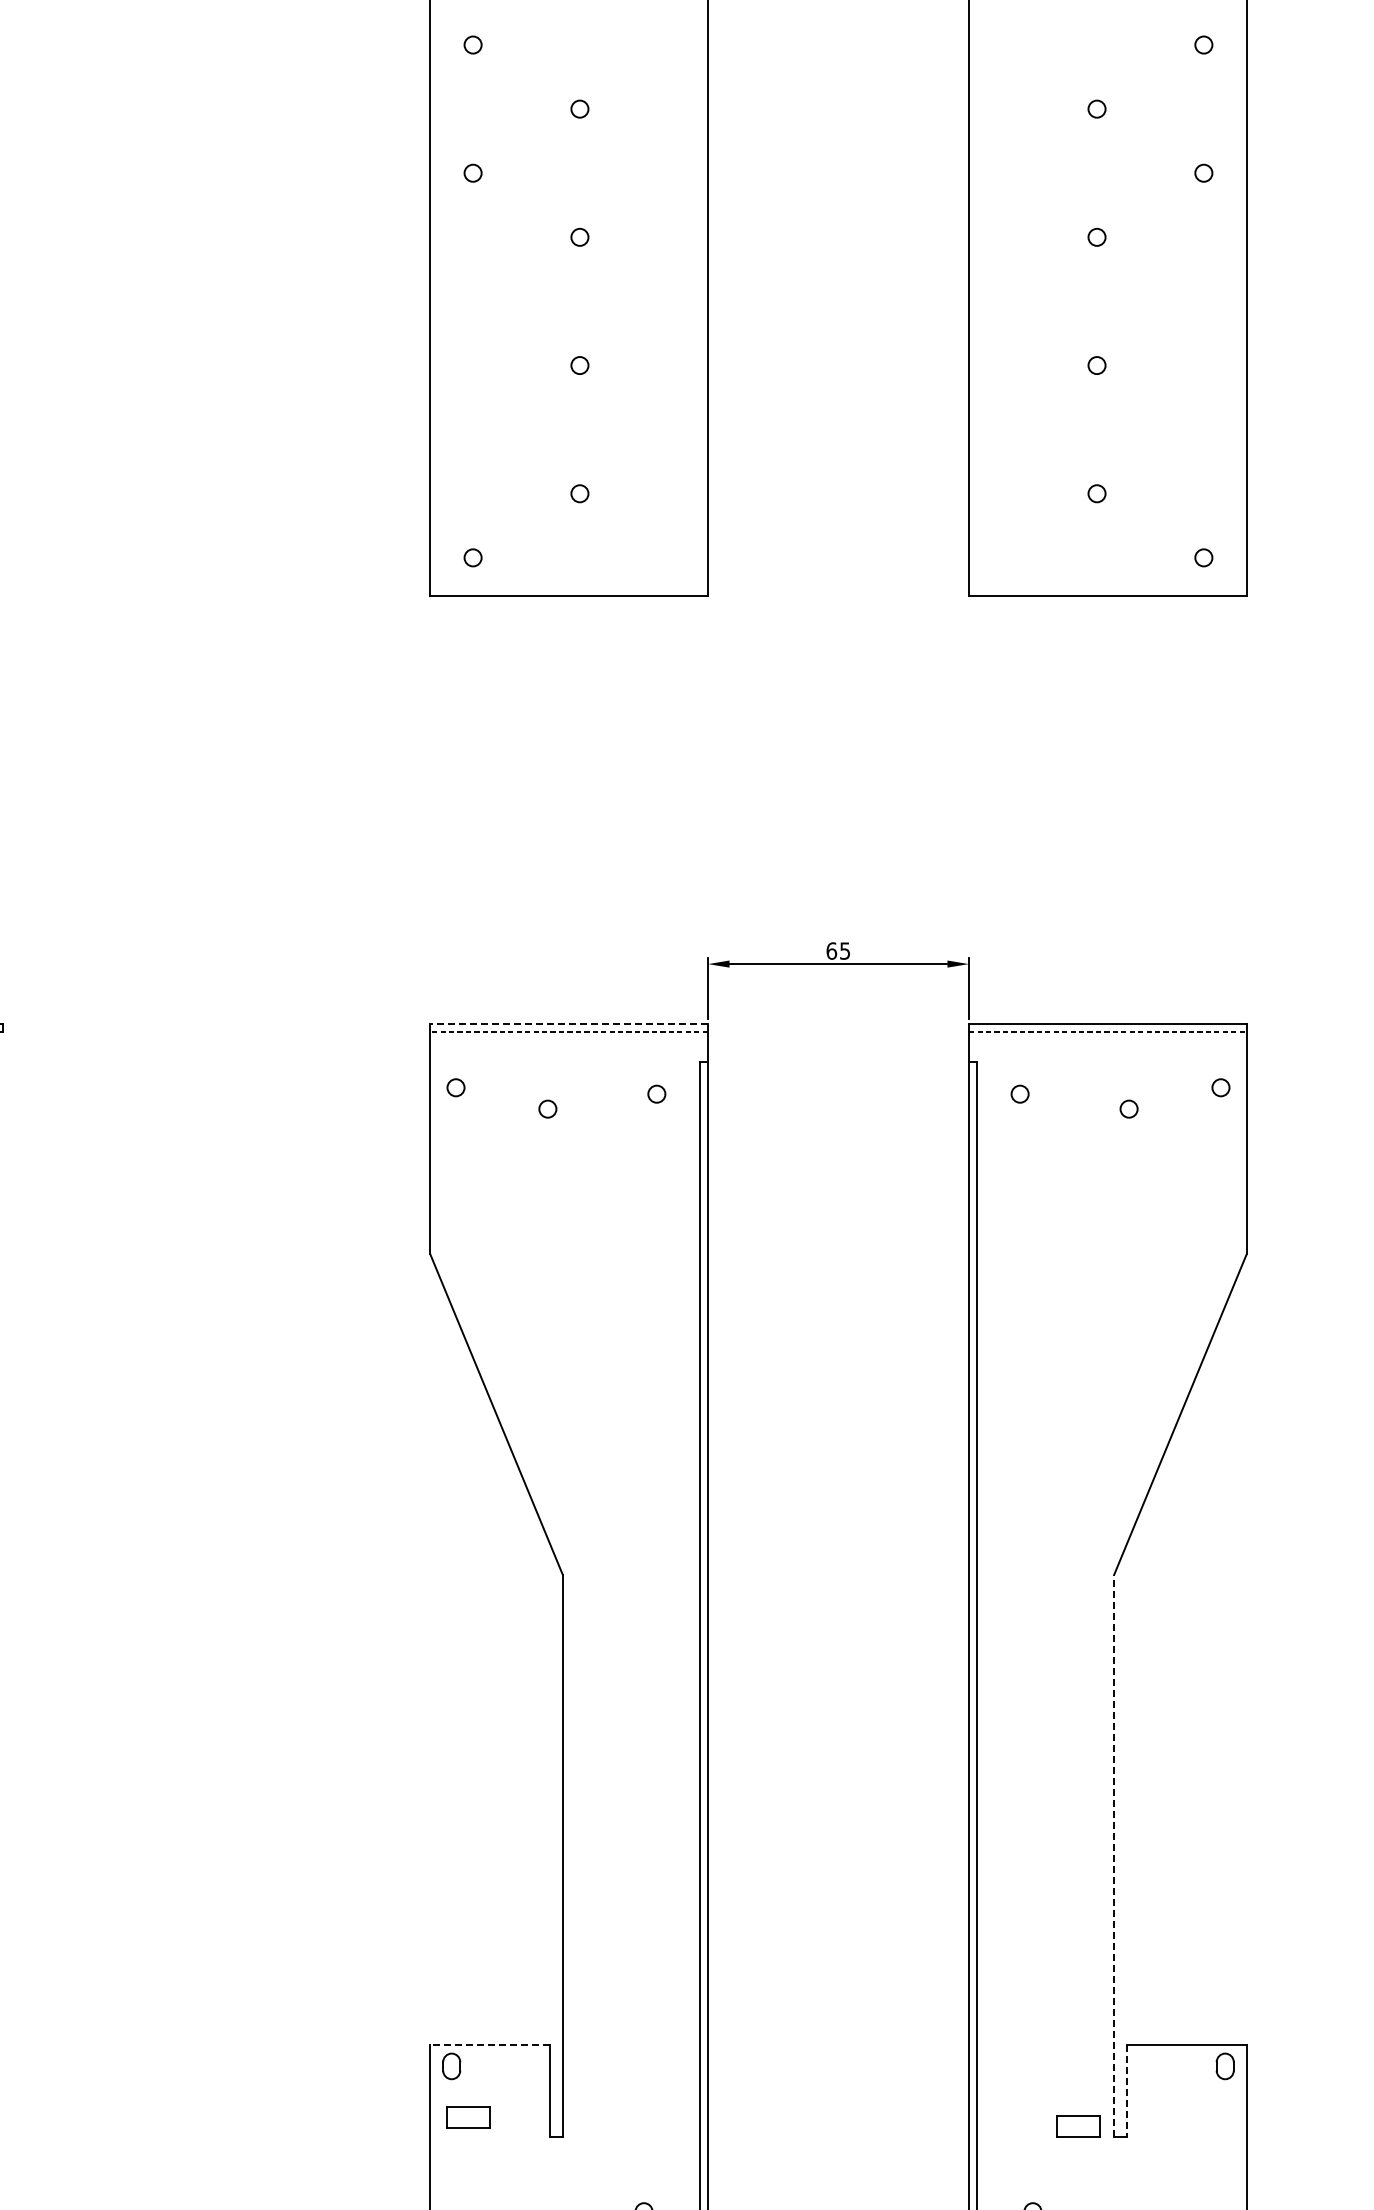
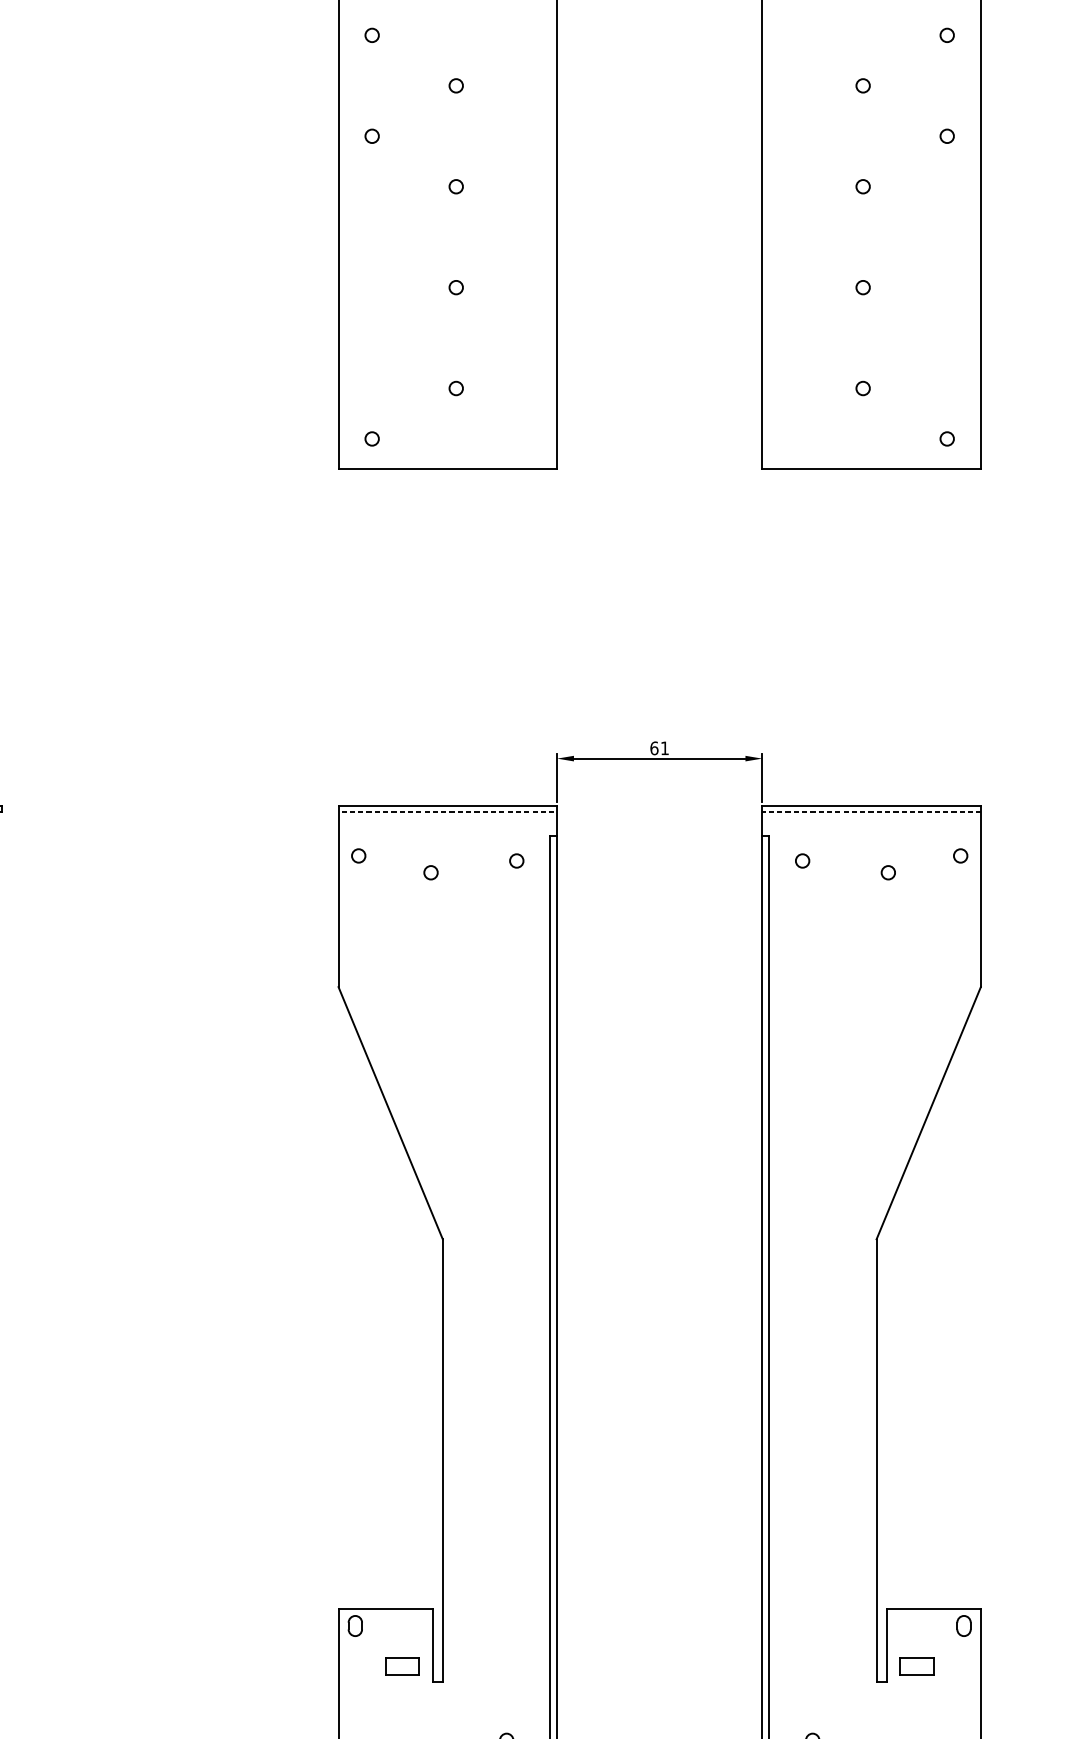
text: (844, 950) -> (664, 747), 65 -> 61
line: (569, 1023) -> (448, 805), dashed -> solid
line: (1114, 1855) -> (876, 1460), dashed -> solid
line: (490, 2045) -> (385, 1609), dashed -> solid
line: (1126, 2091) -> (886, 1645), dashed -> solid
part: (468, 2117) -> (402, 1666), moved
part: (1078, 2126) -> (917, 1666), moved

